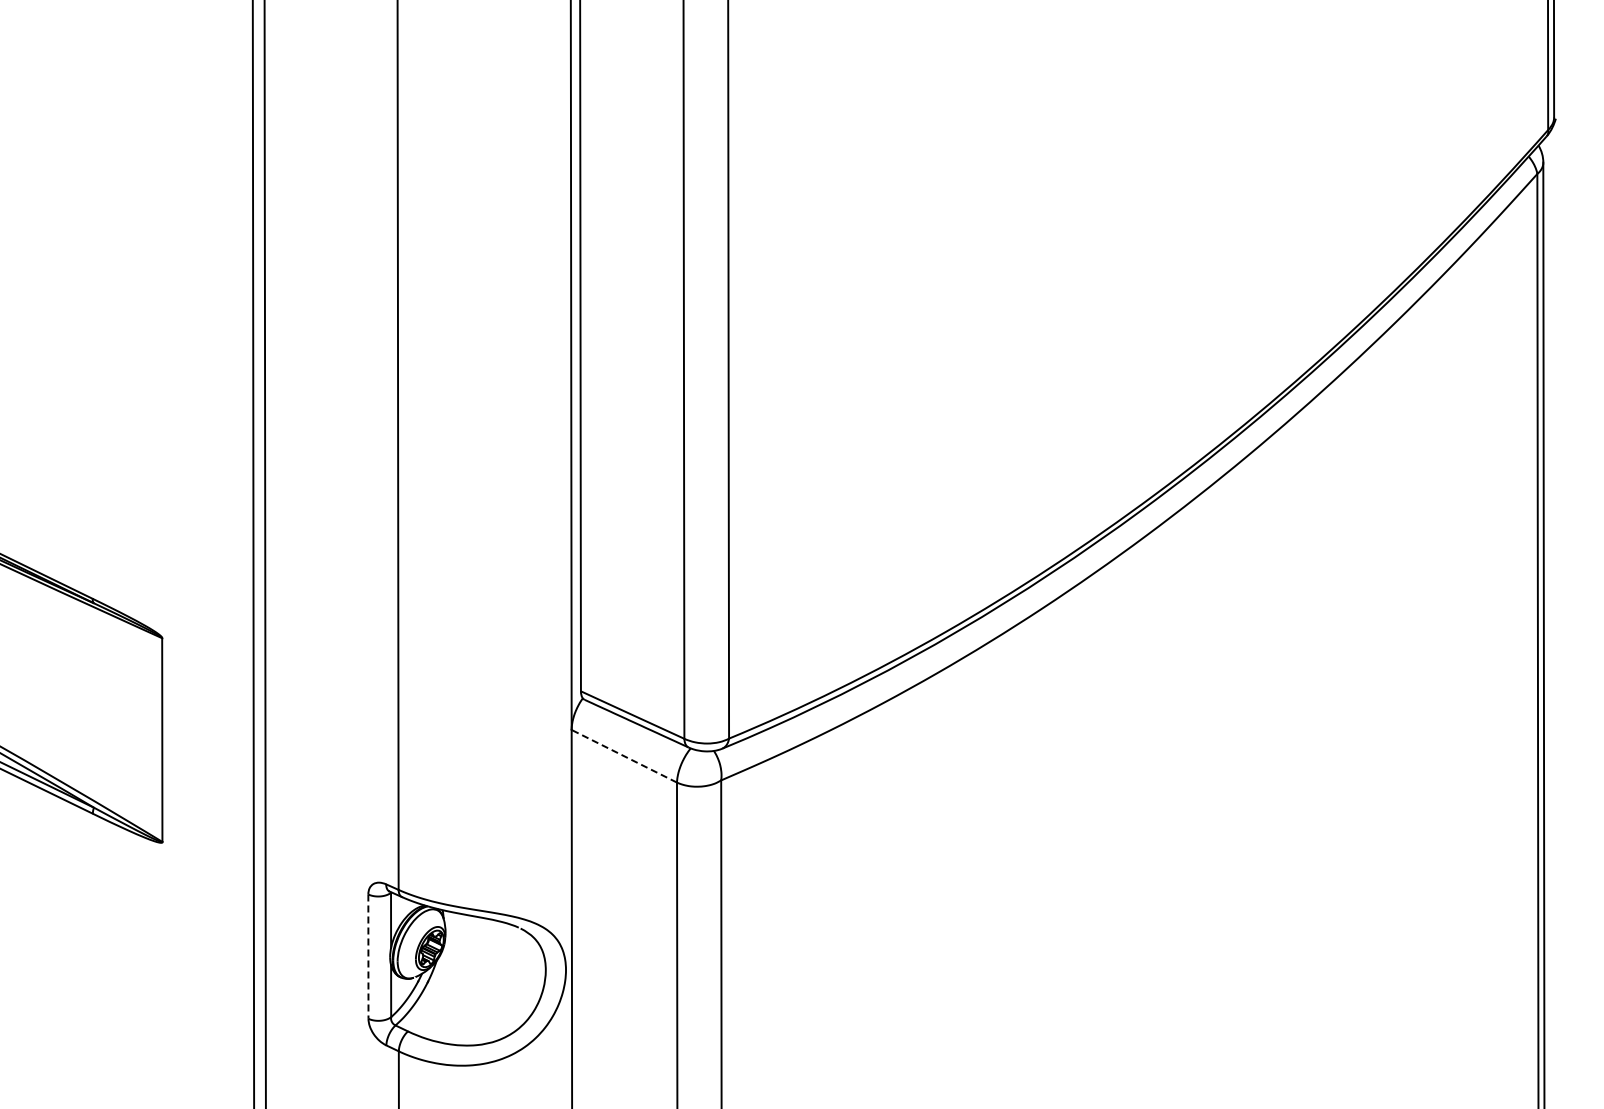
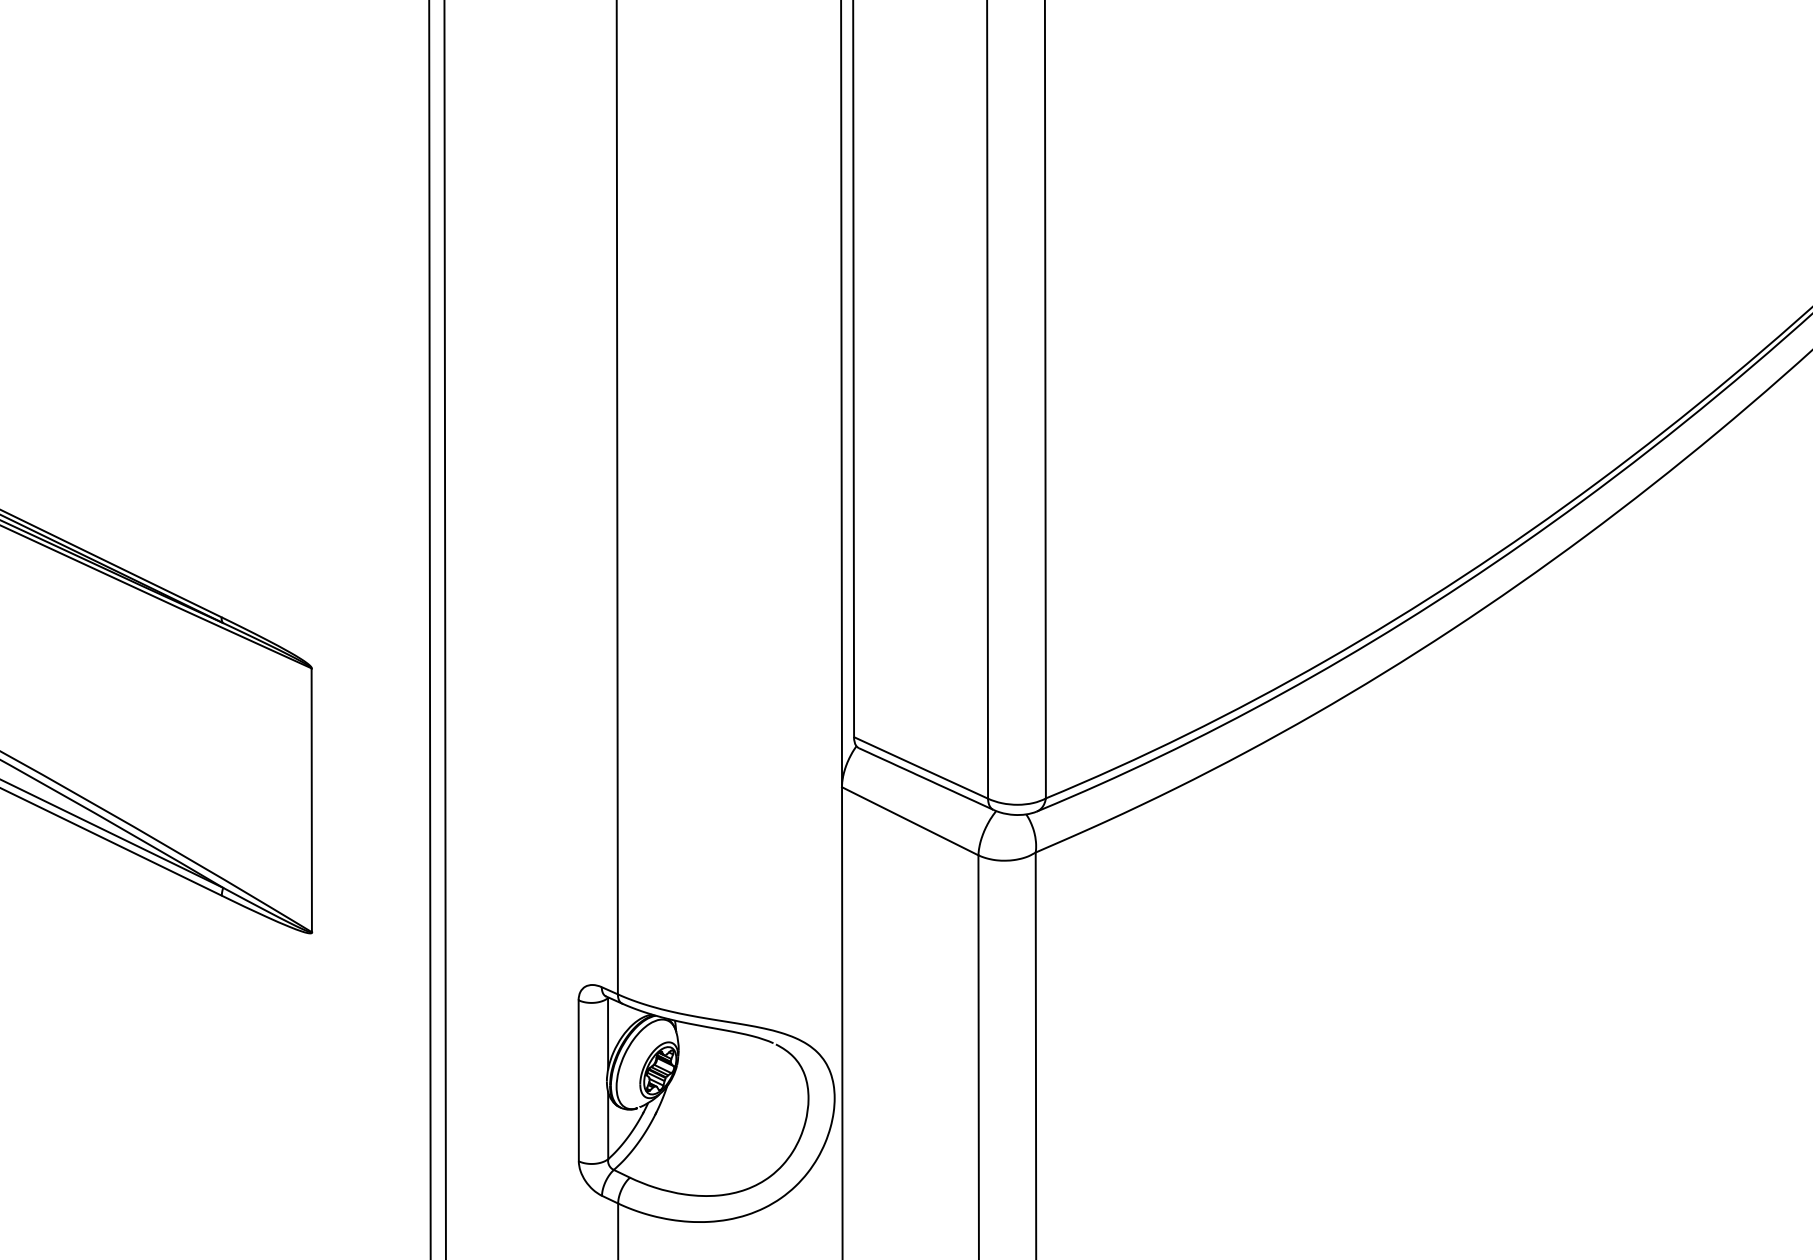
line: (624, 756) -> (910, 821), dashed -> solid
line: (368, 957) -> (578, 1081), dashed -> solid

